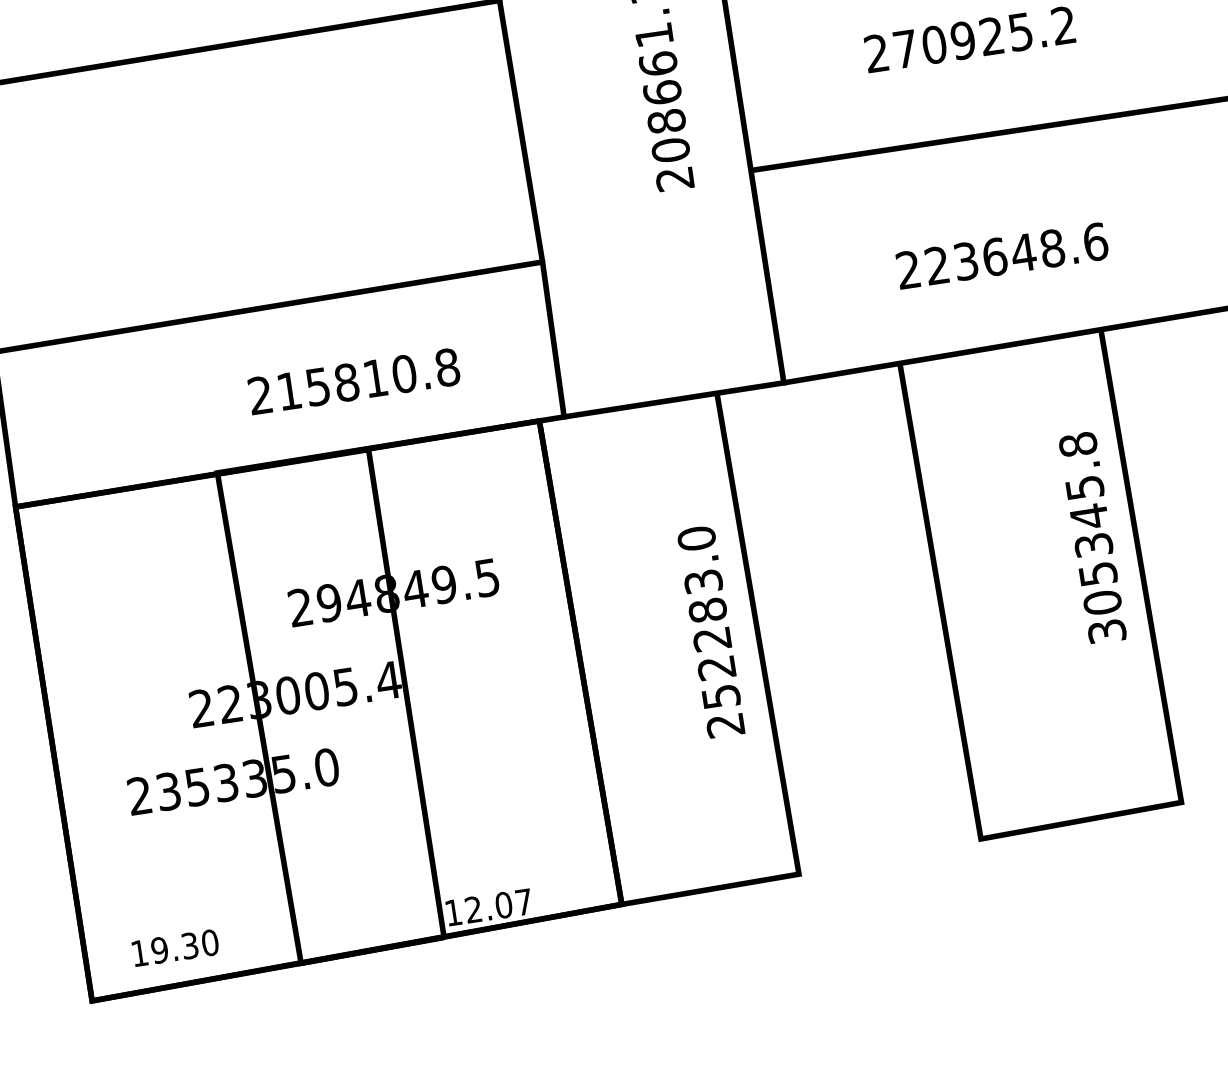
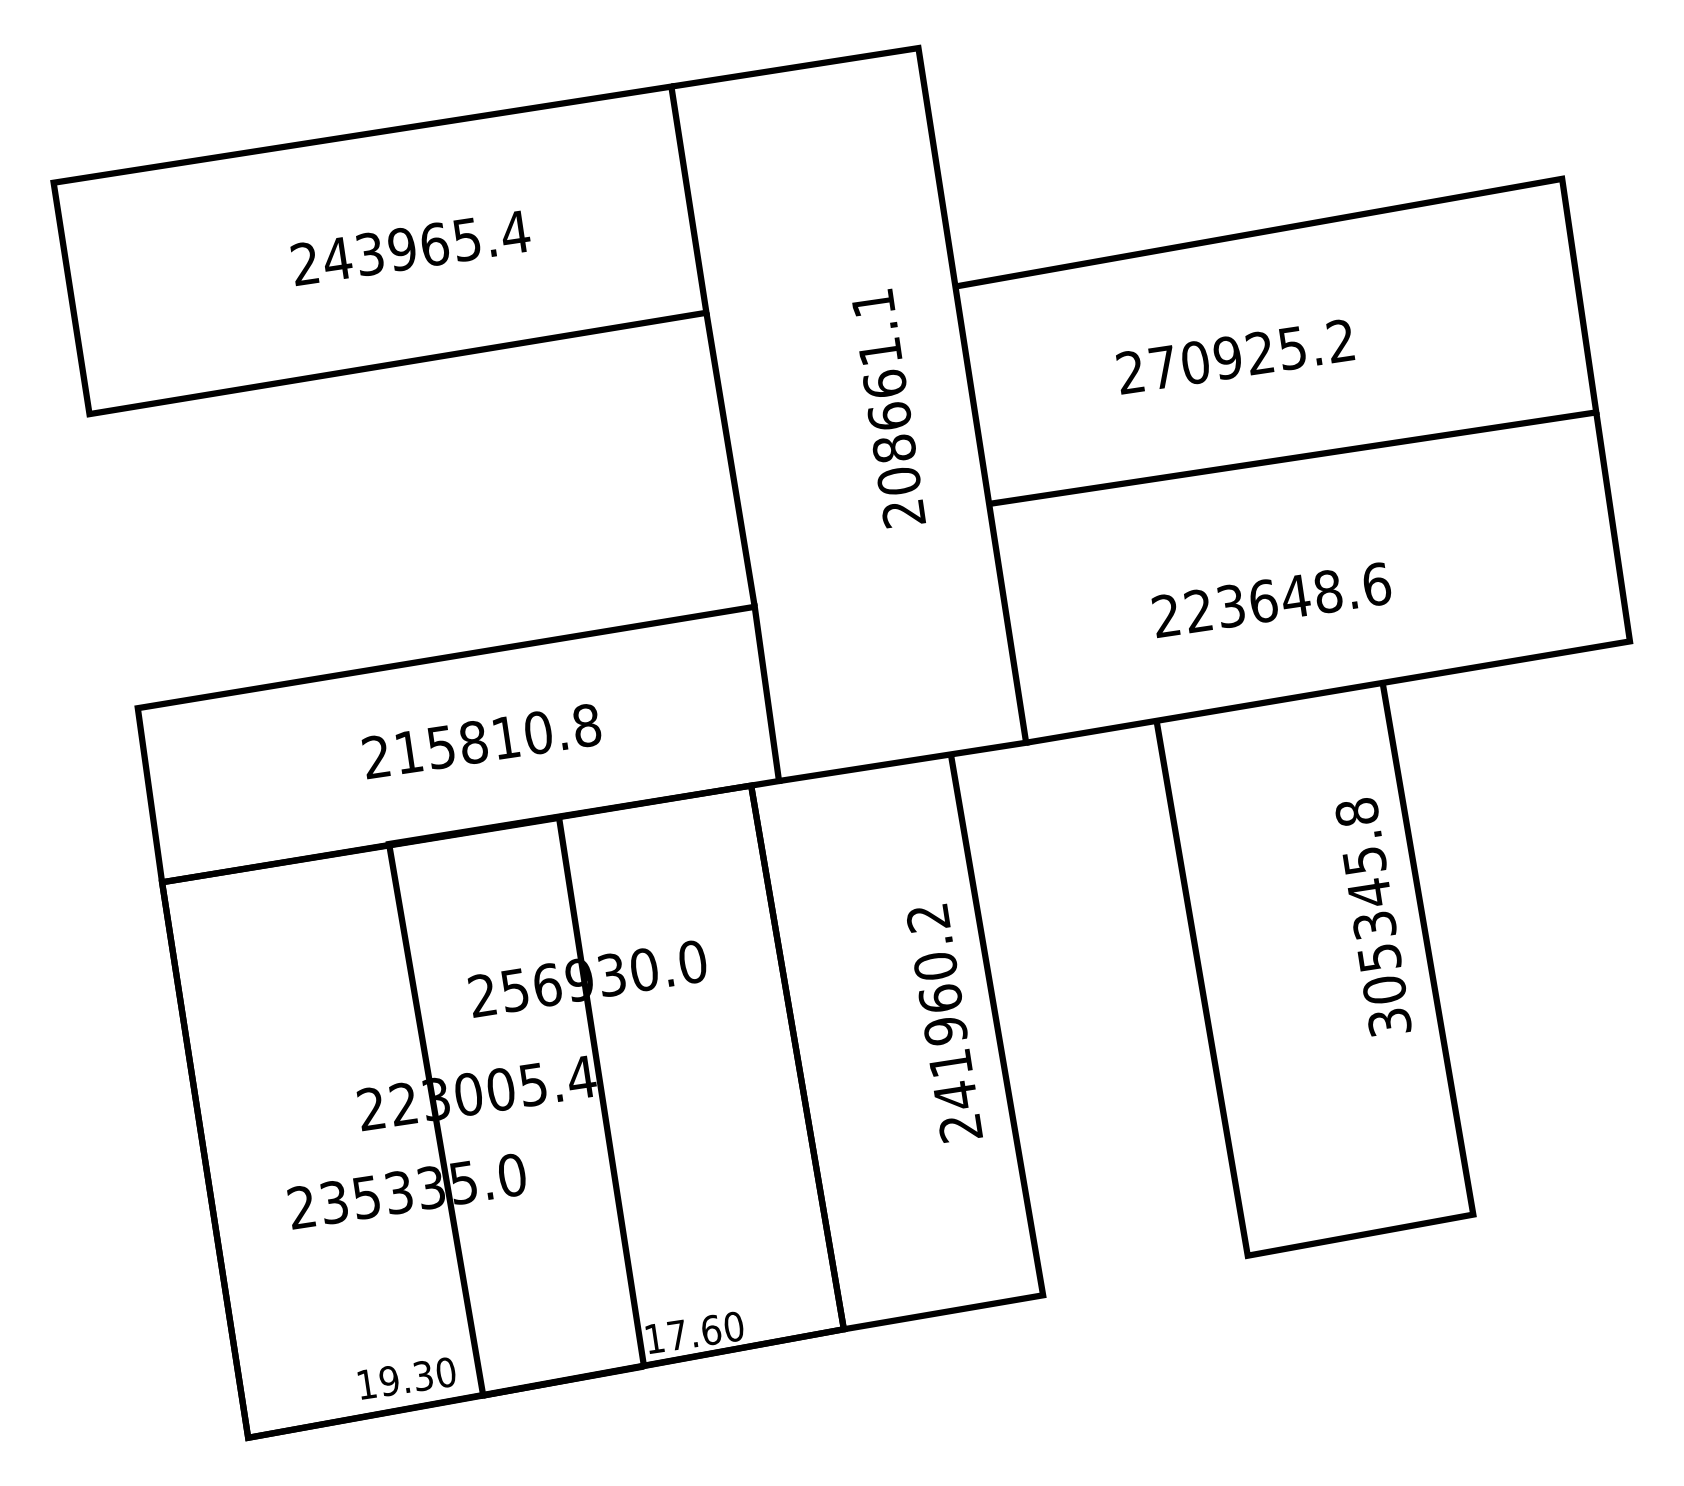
text: (353, 381) -> (481, 741), moved
text: (408, 590) -> (603, 976), 294849.5 -> 256930.0
text: (708, 617) -> (941, 1006), 252283.0 -> 241960.2
text: (498, 905) -> (705, 1330), 12.07 -> 17.60
text: (175, 948) -> (406, 1378), moved

